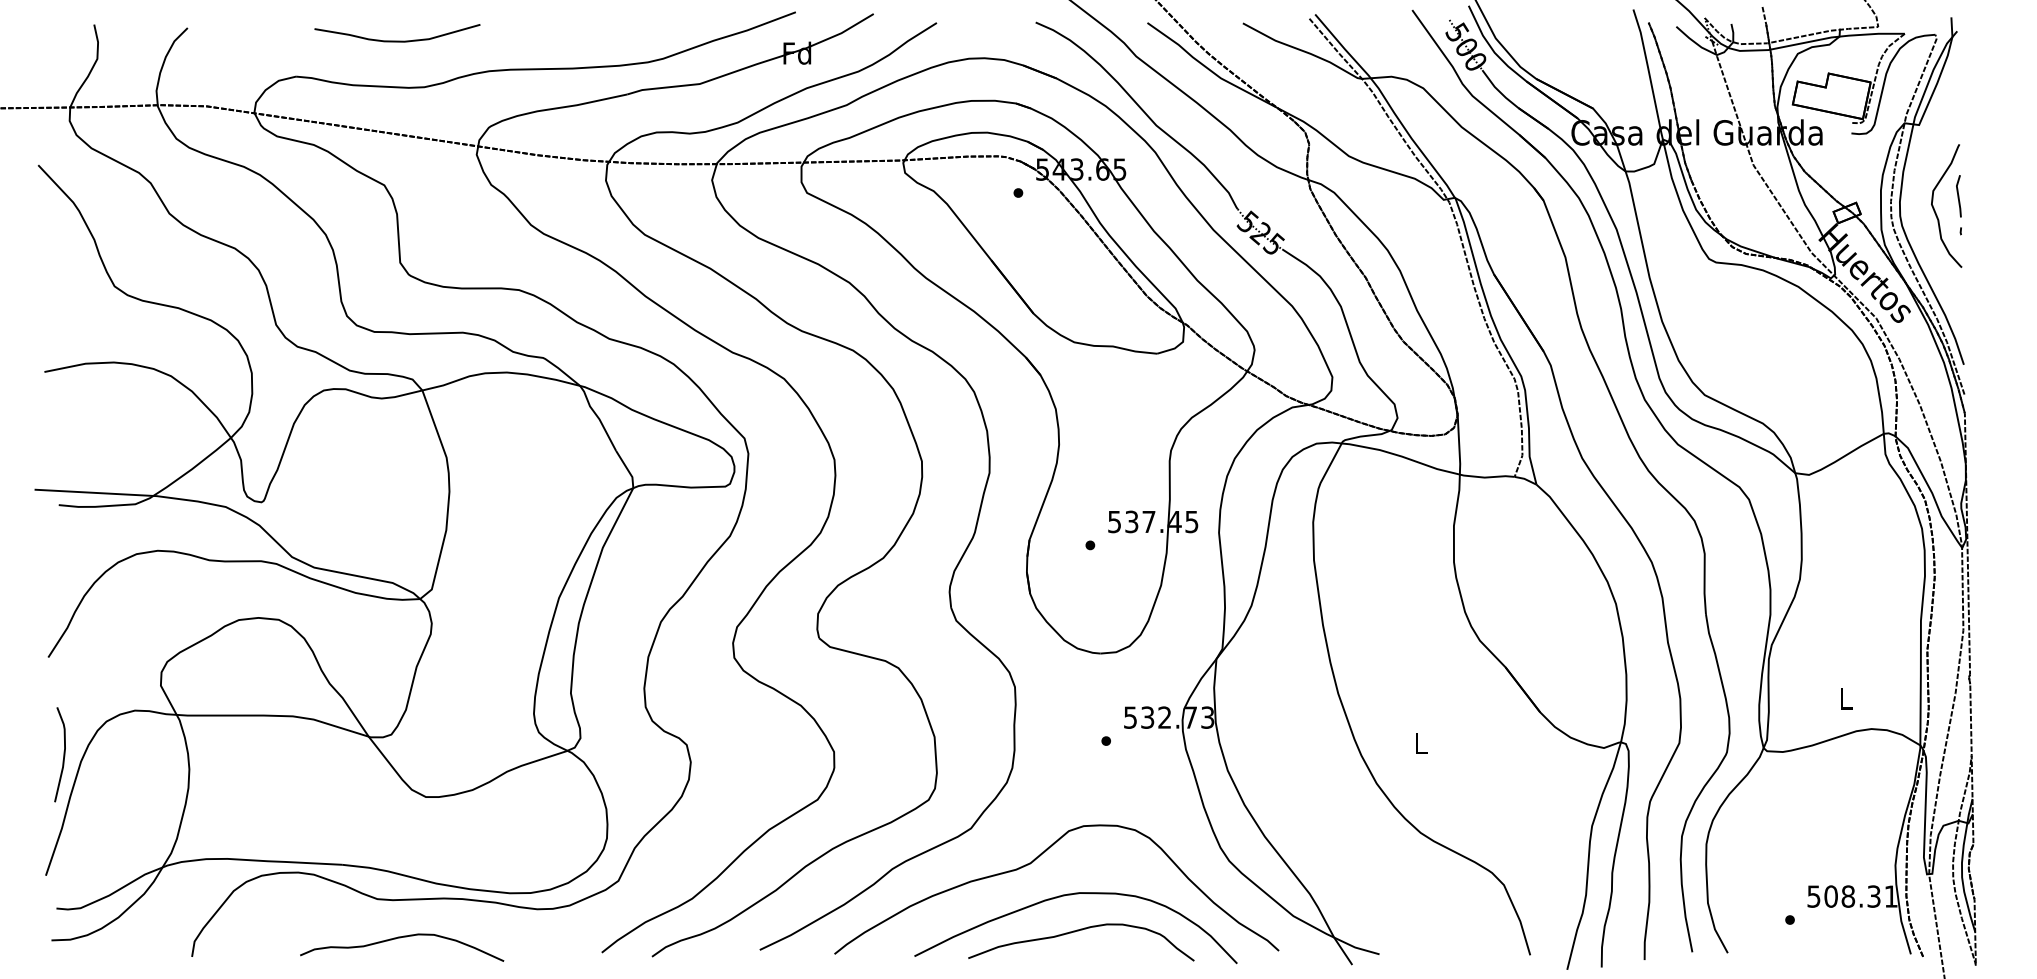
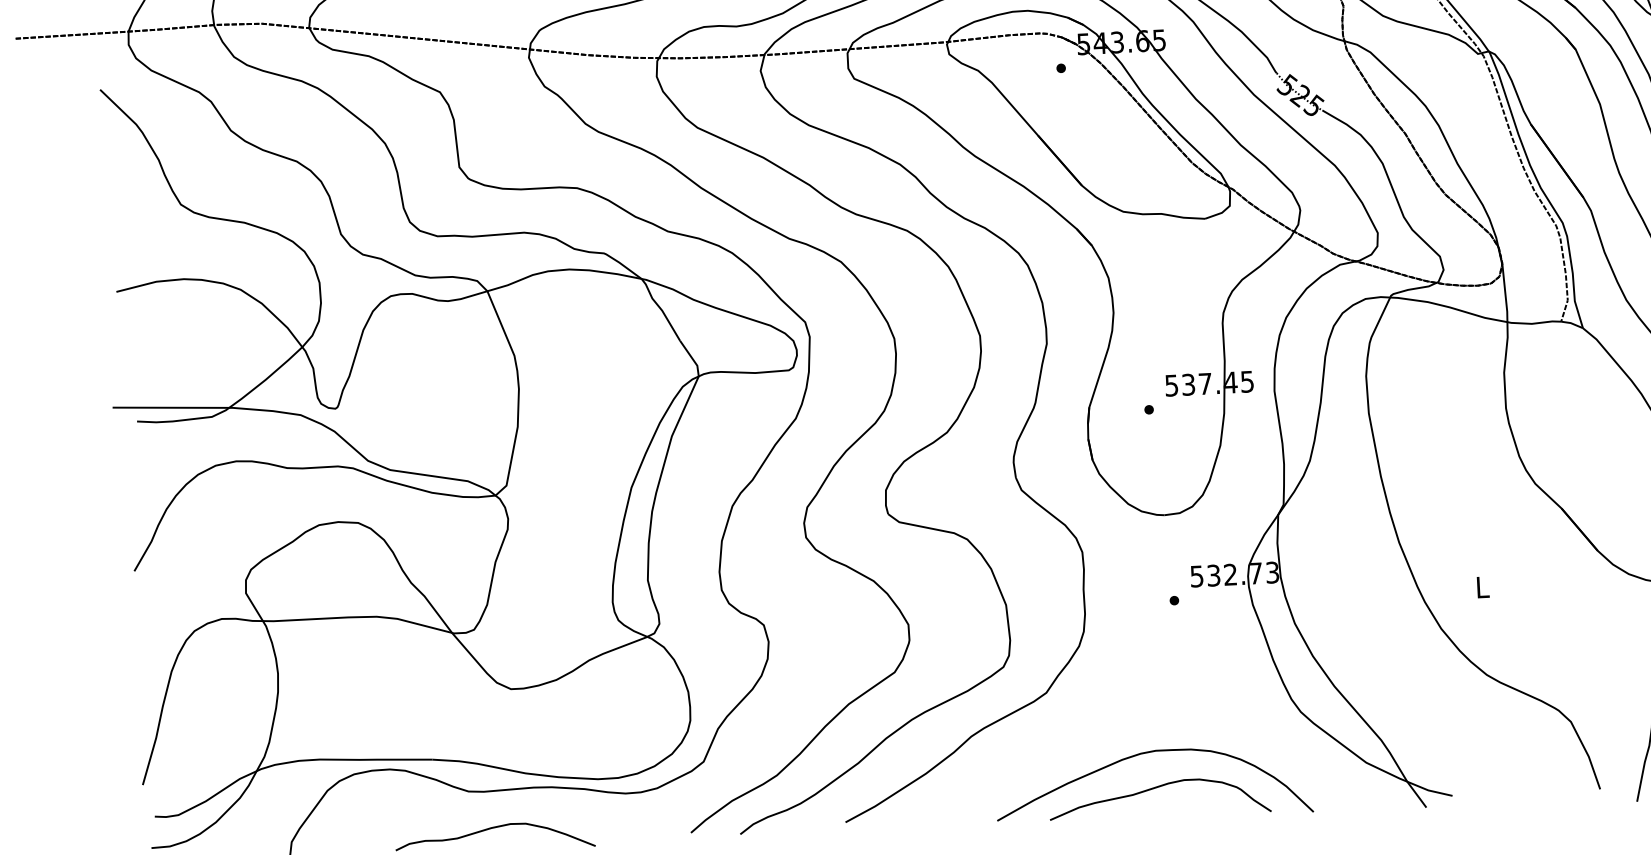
curve: (63, 754) -> (154, 665), removed
curve: (1033, 862) -> (1109, 723), removed

